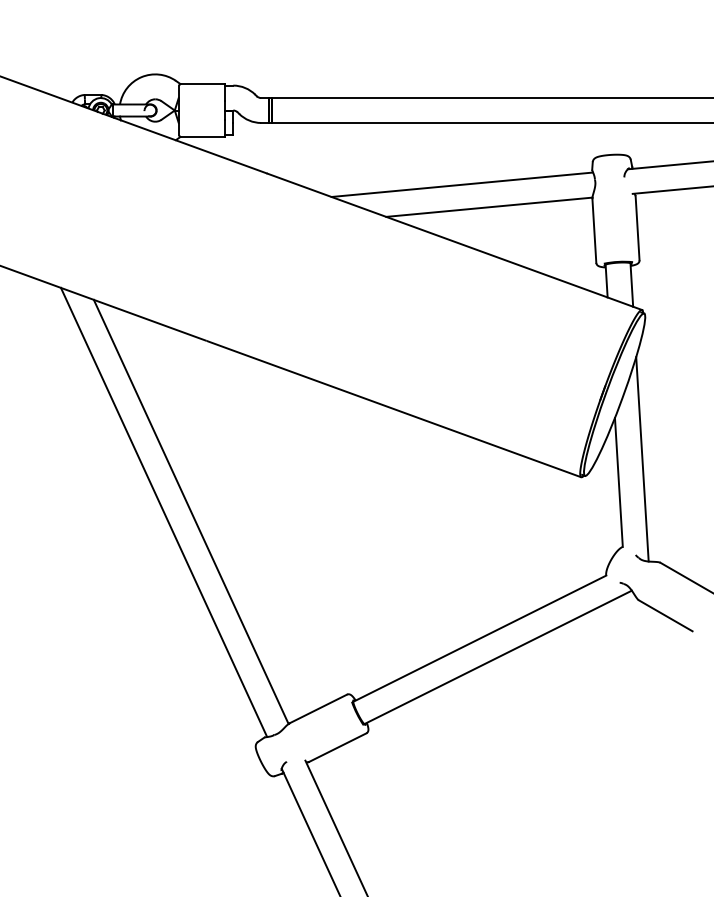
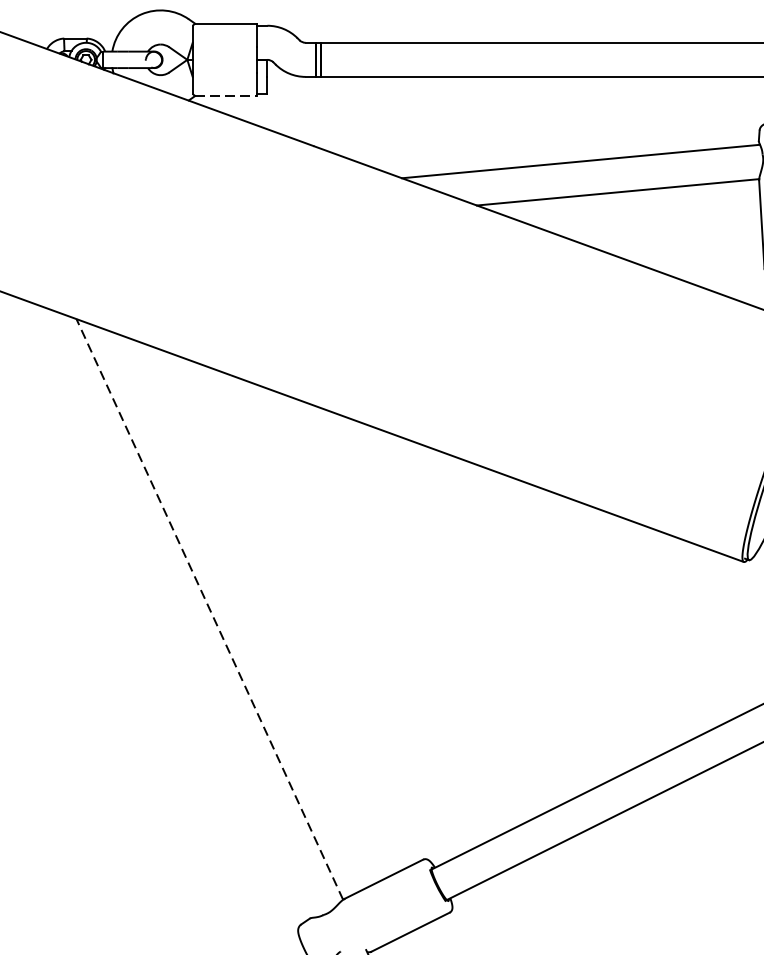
line: (202, 136) -> (225, 95), solid -> dashed
line: (191, 511) -> (210, 608), solid -> dashed
line: (163, 512) -> (171, 610), removed

